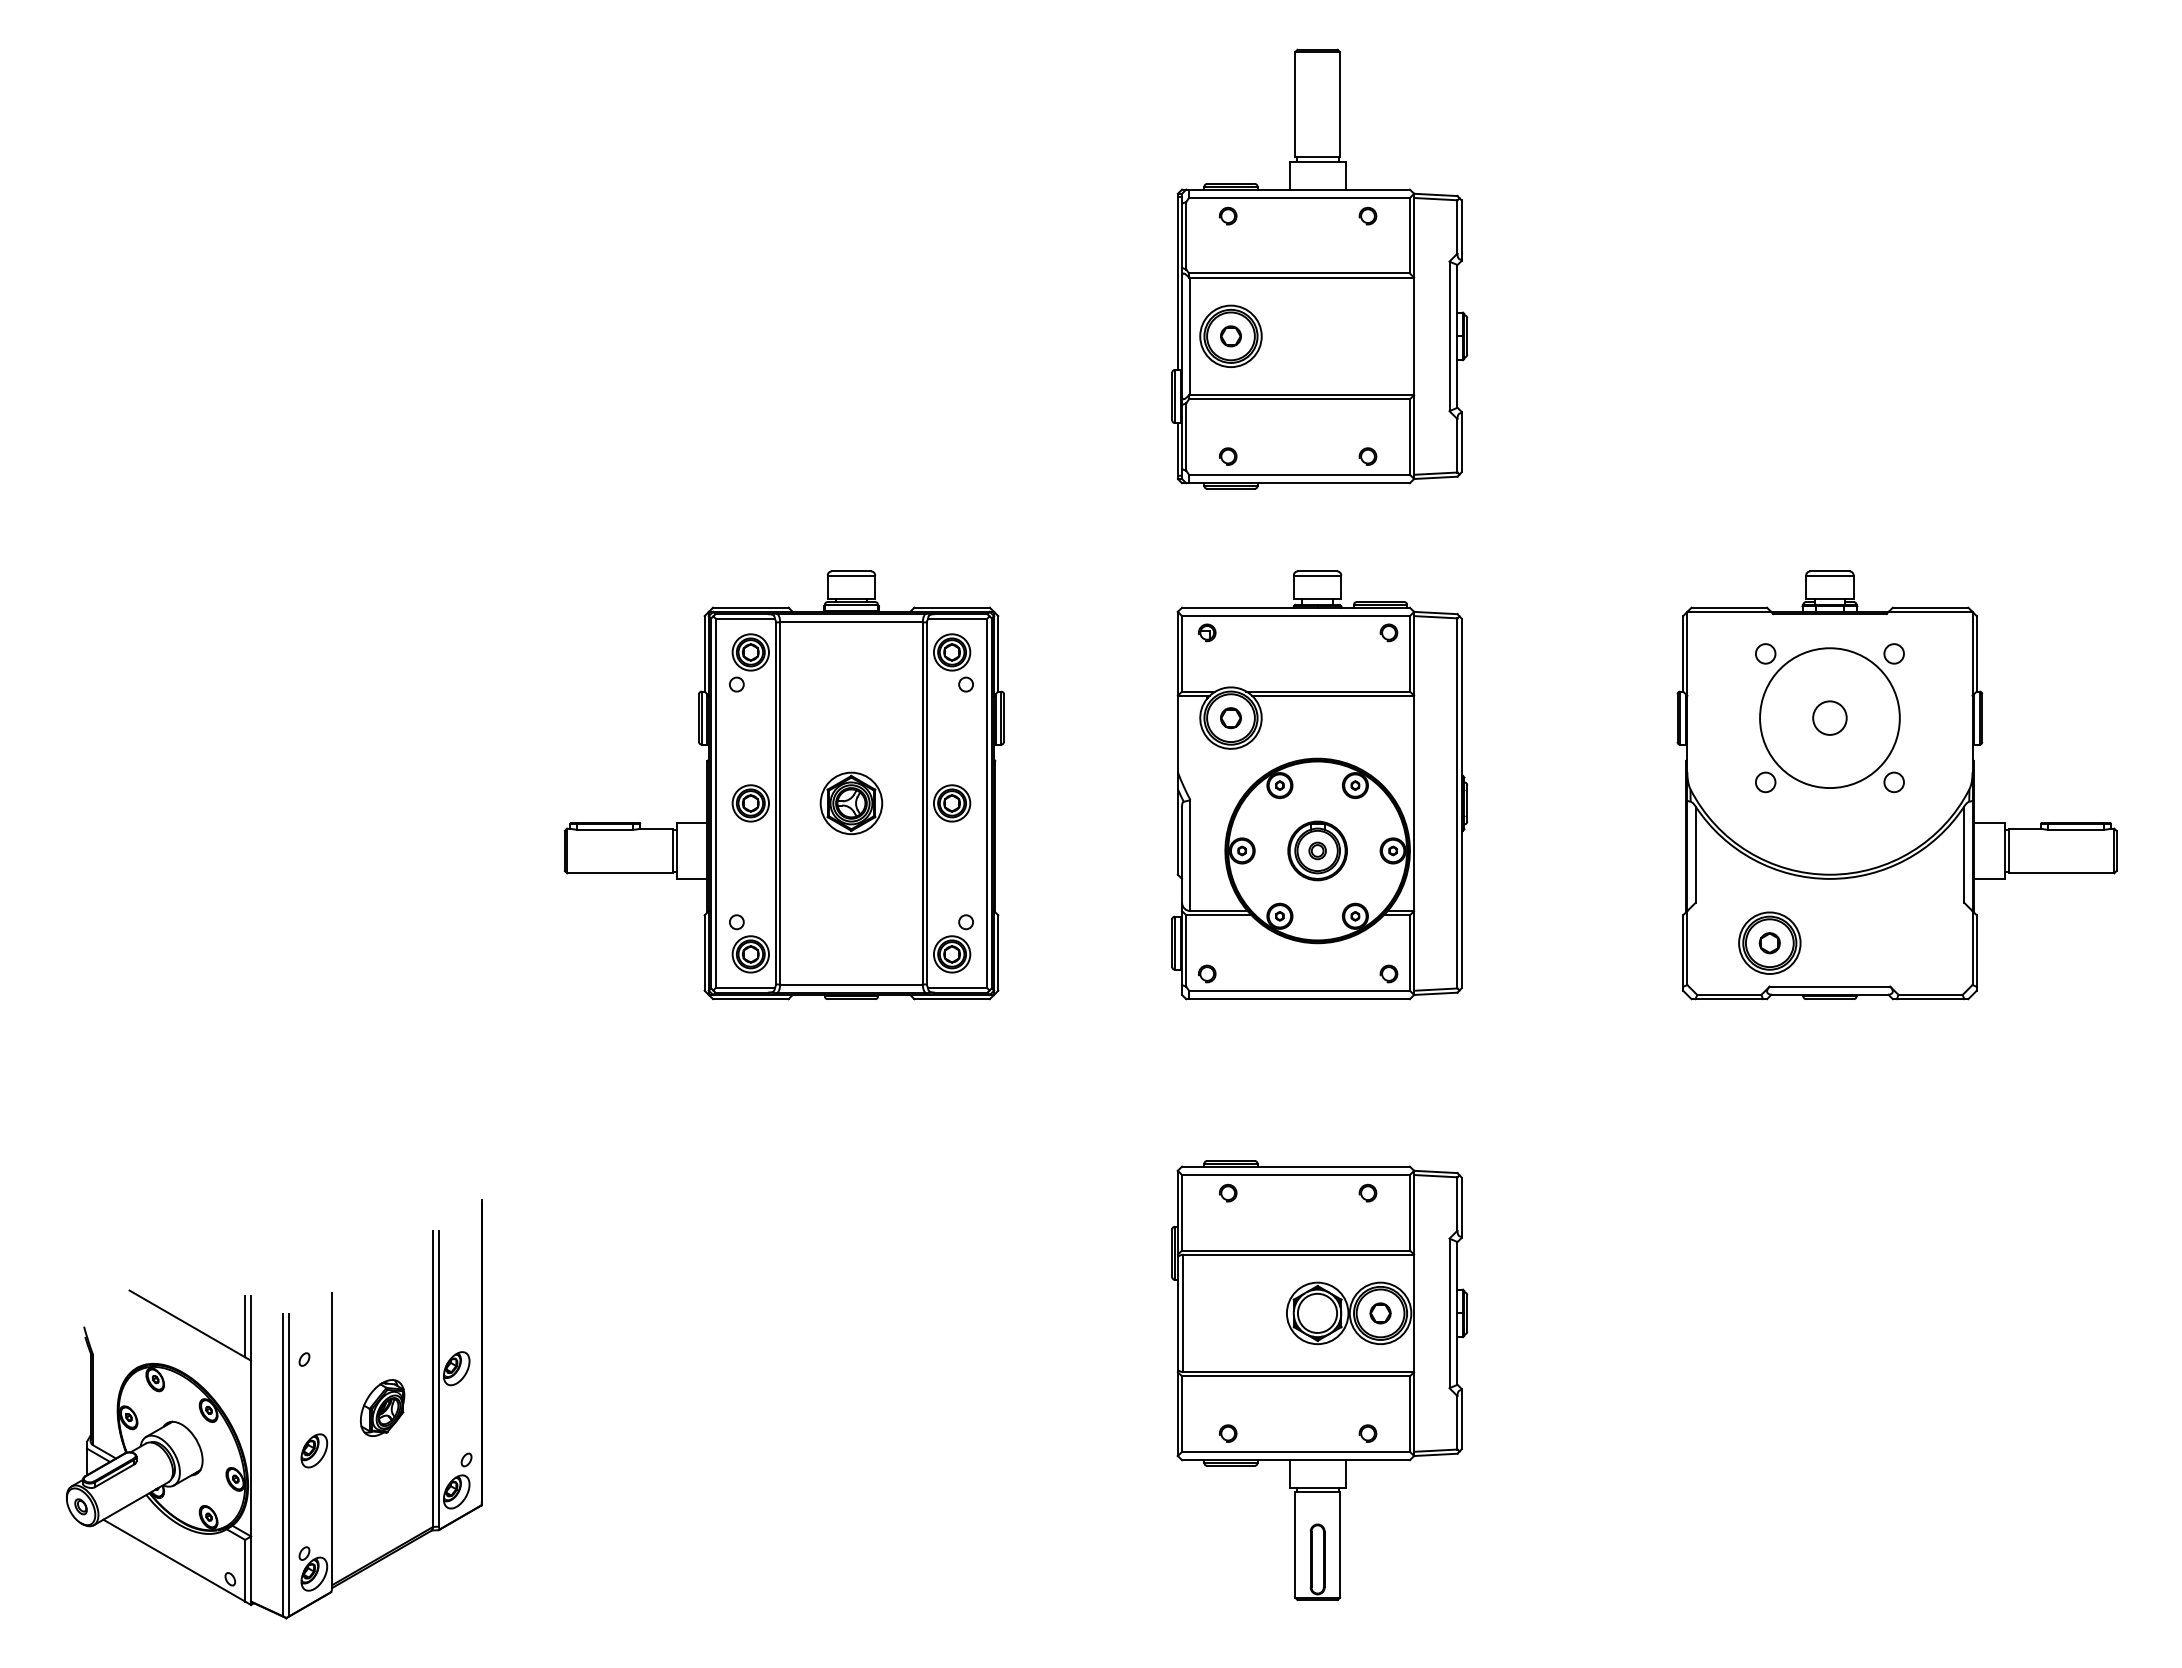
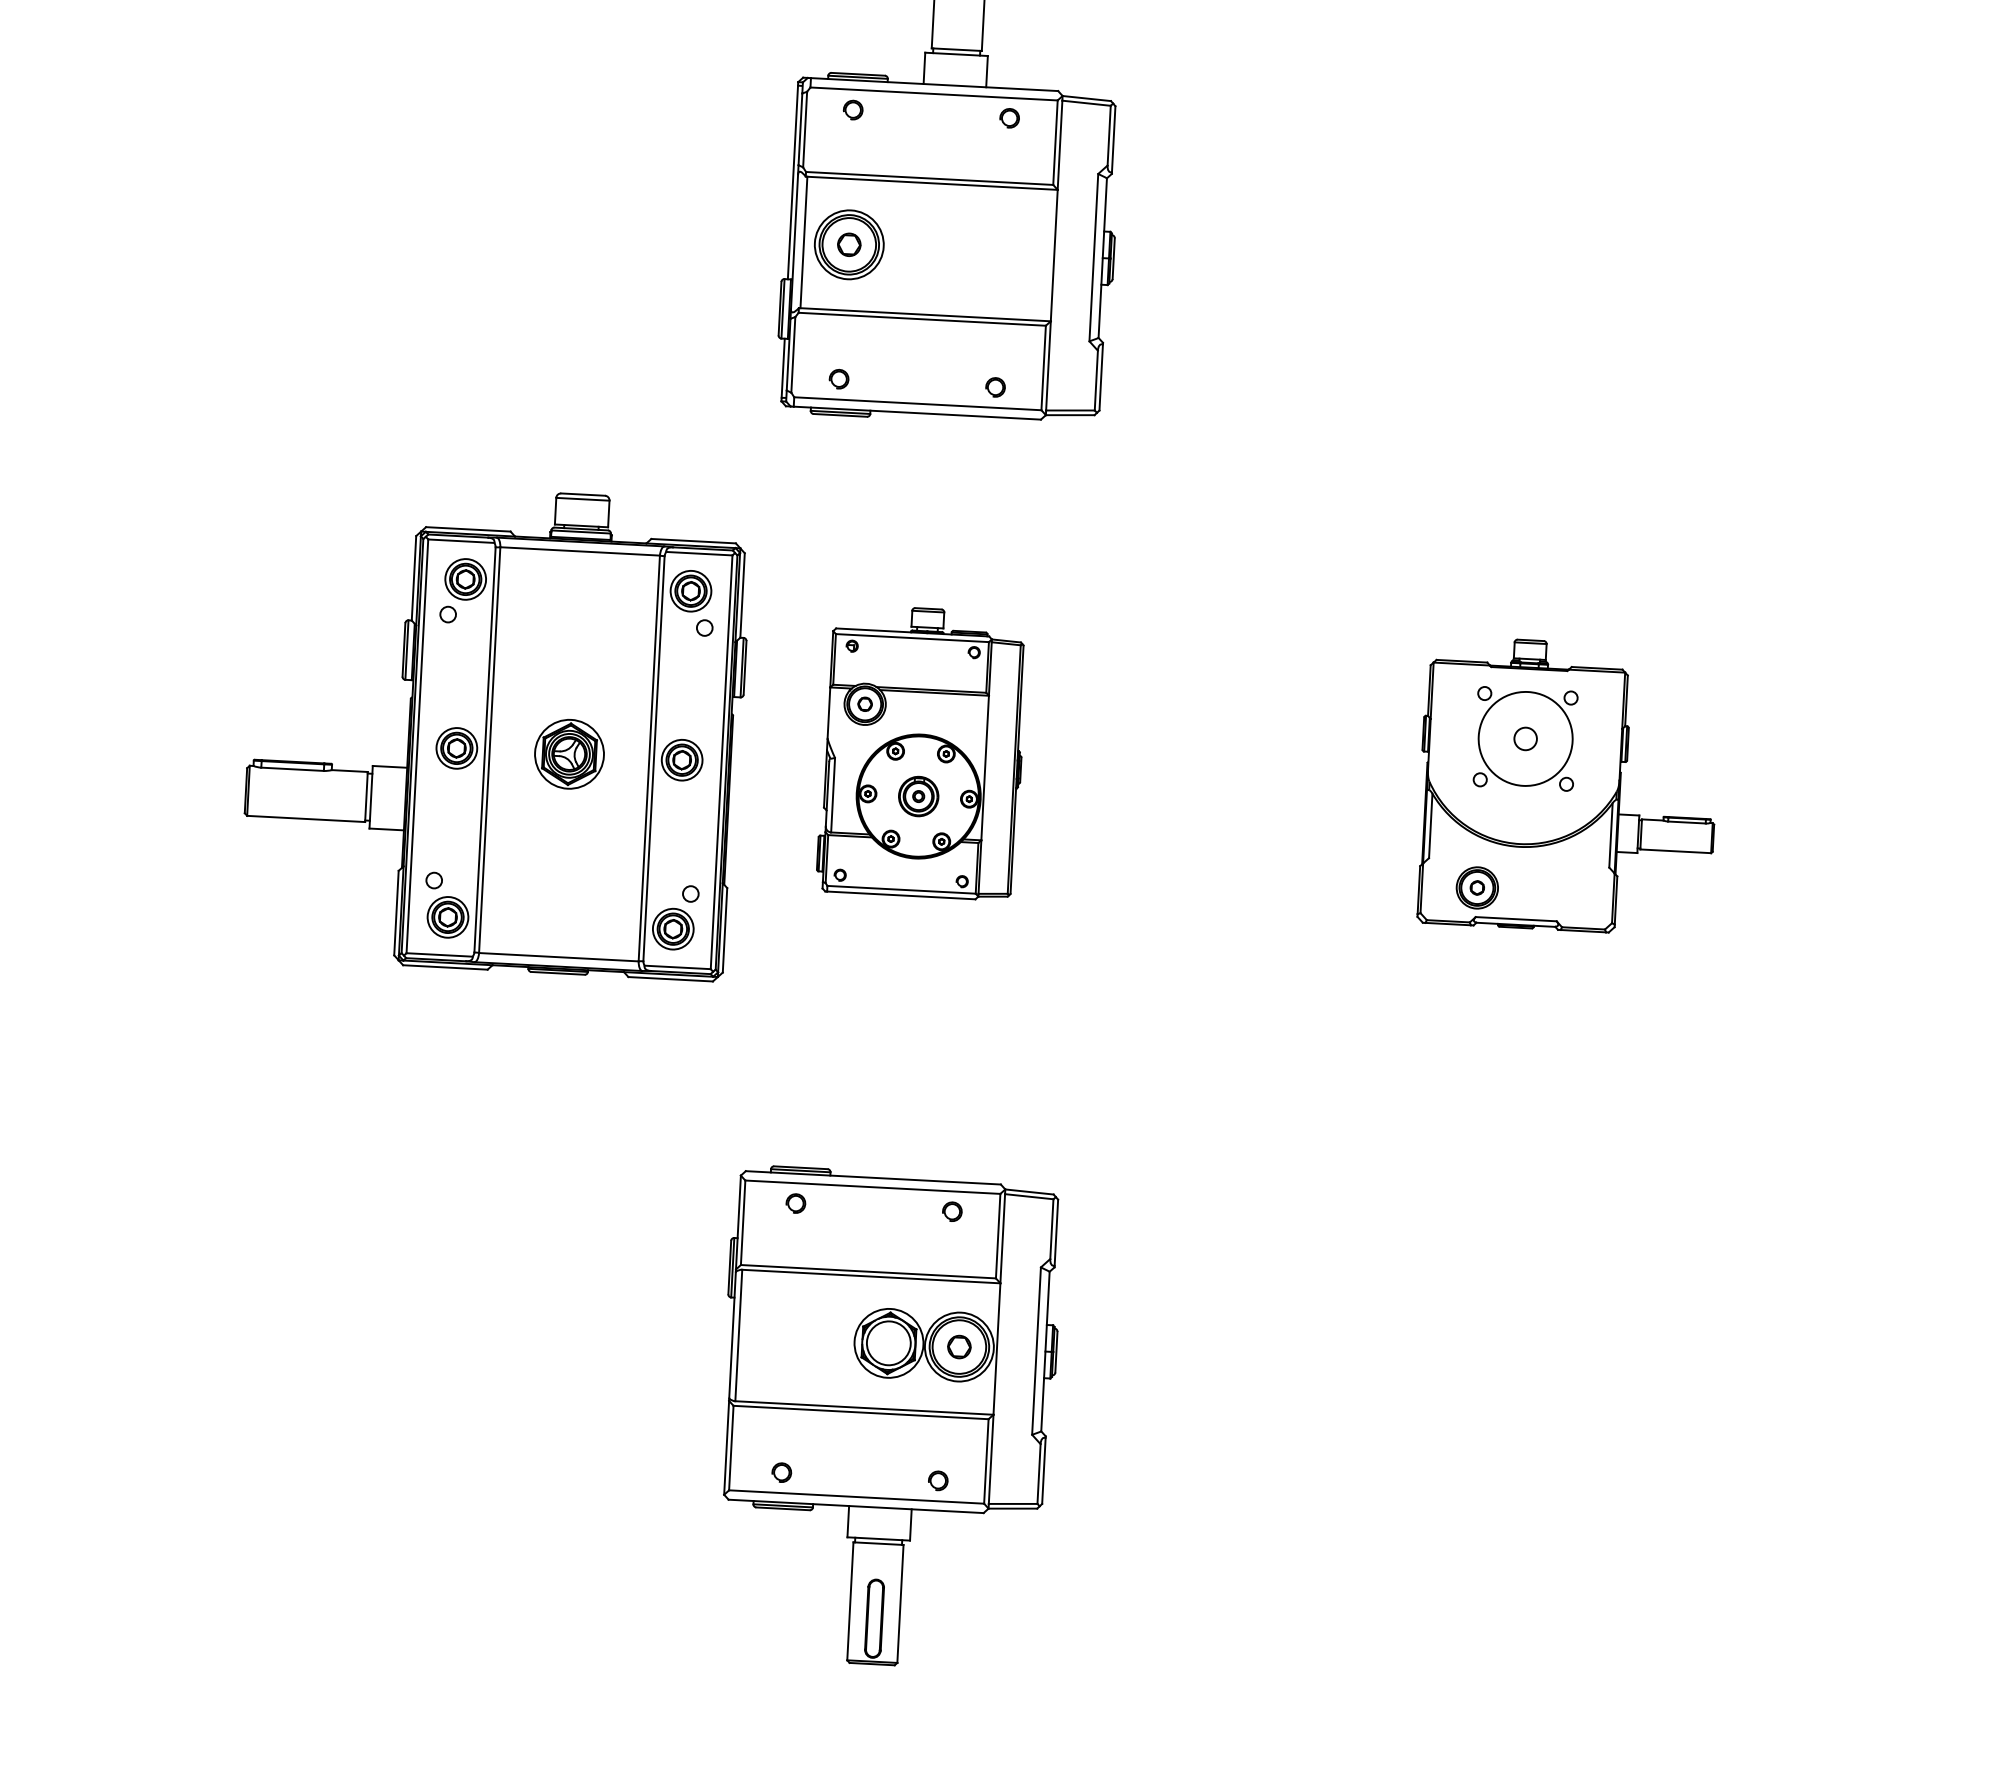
part: (783, 785) -> (494, 730), moved
part: (1319, 785) -> (922, 752), size x0.6
part: (1896, 785) -> (1567, 786), size x0.6

